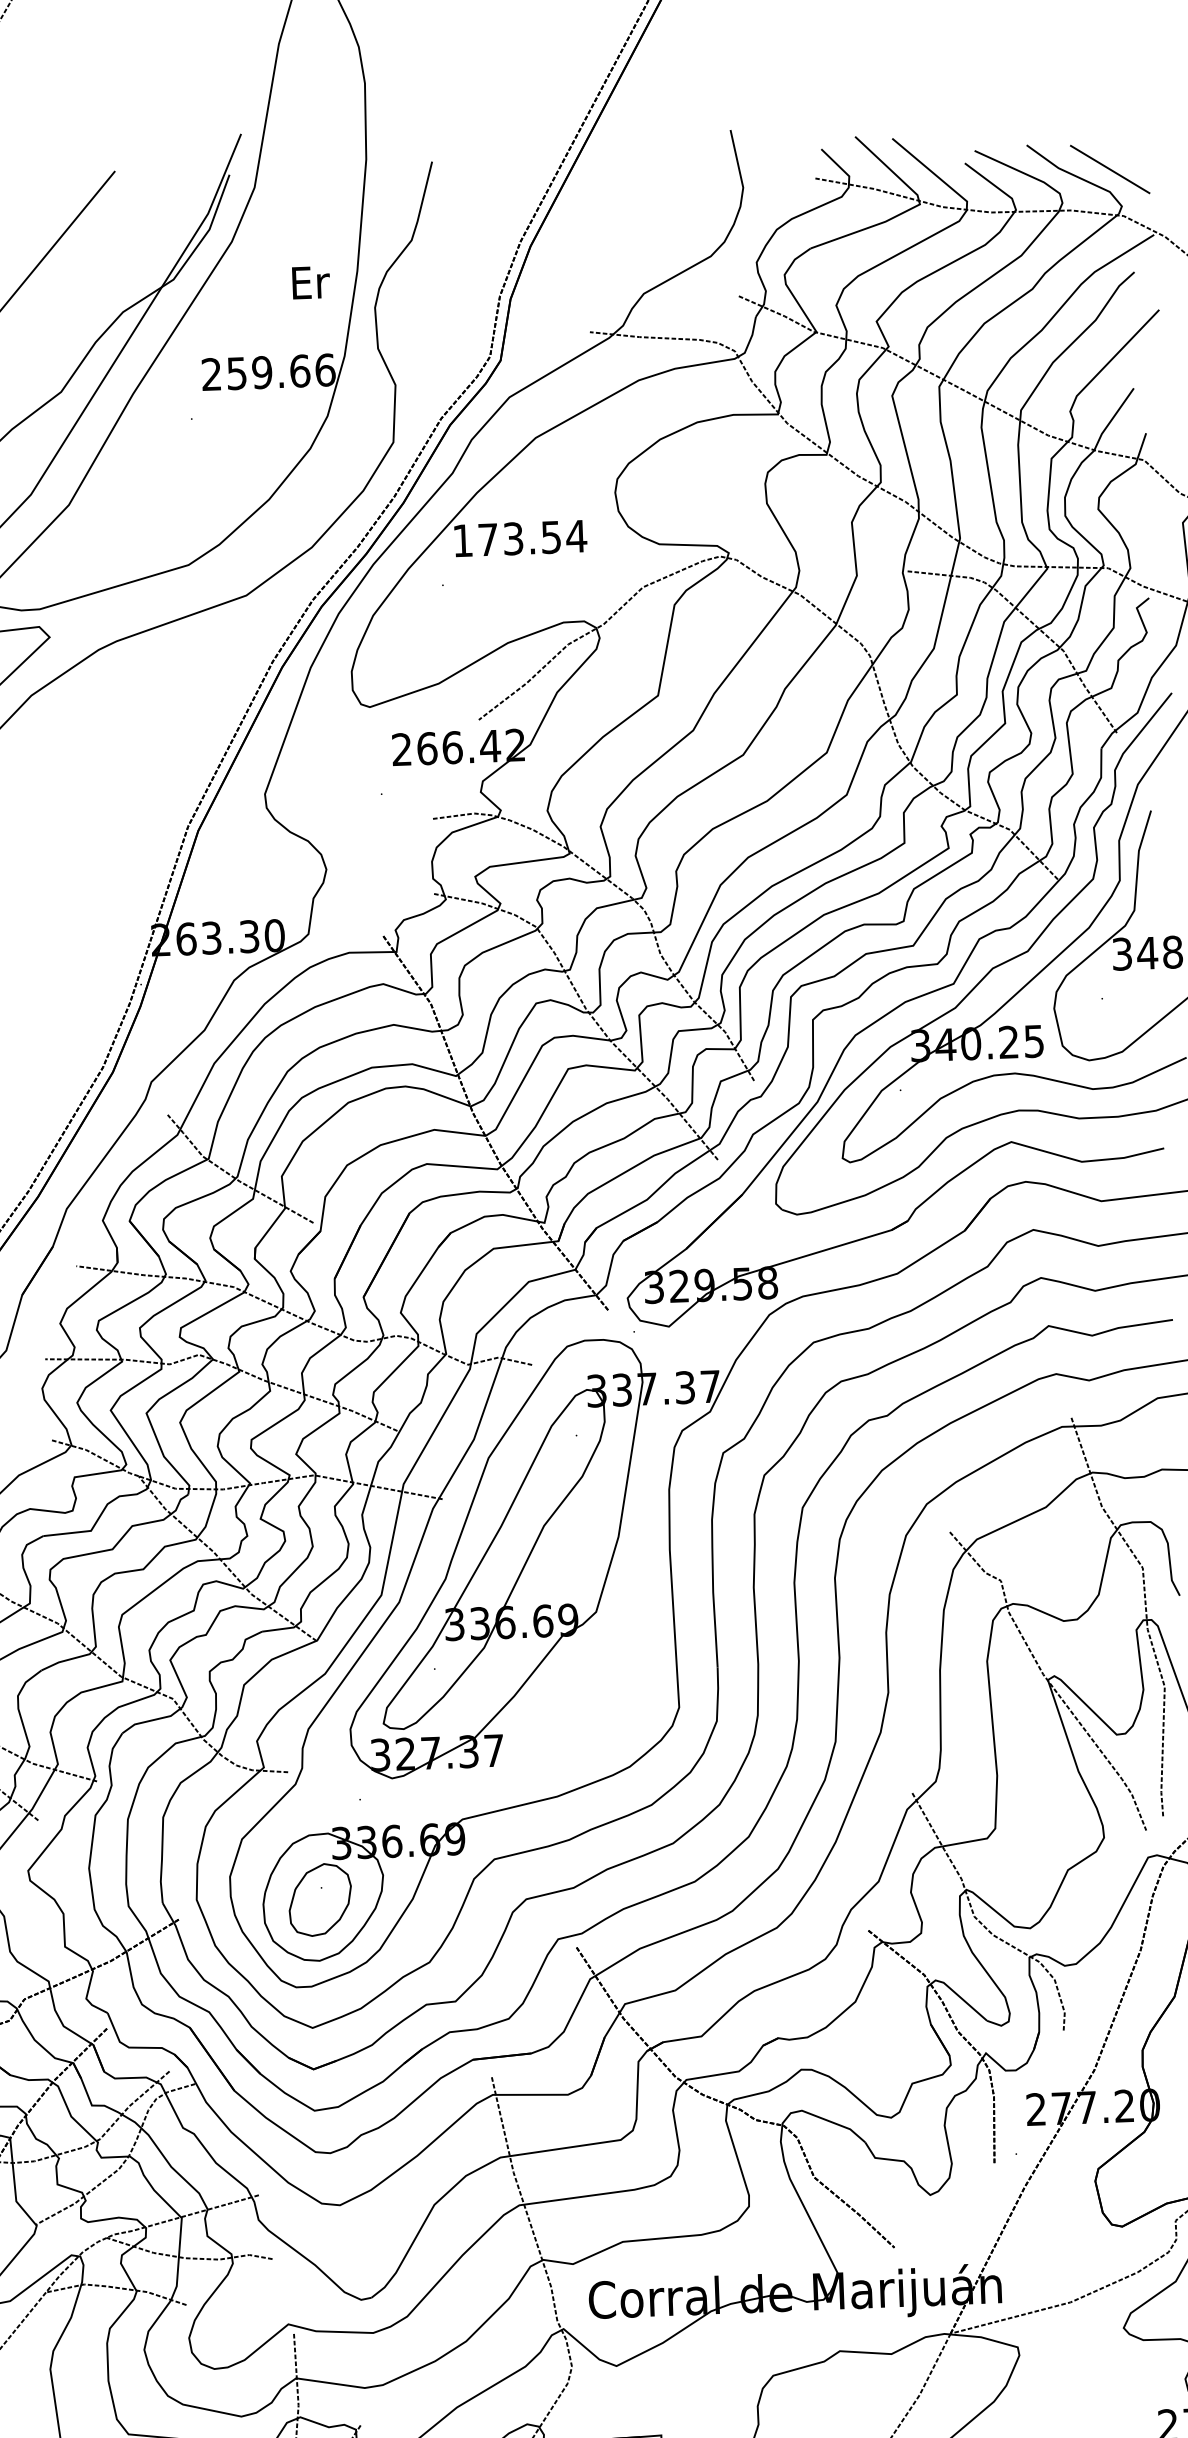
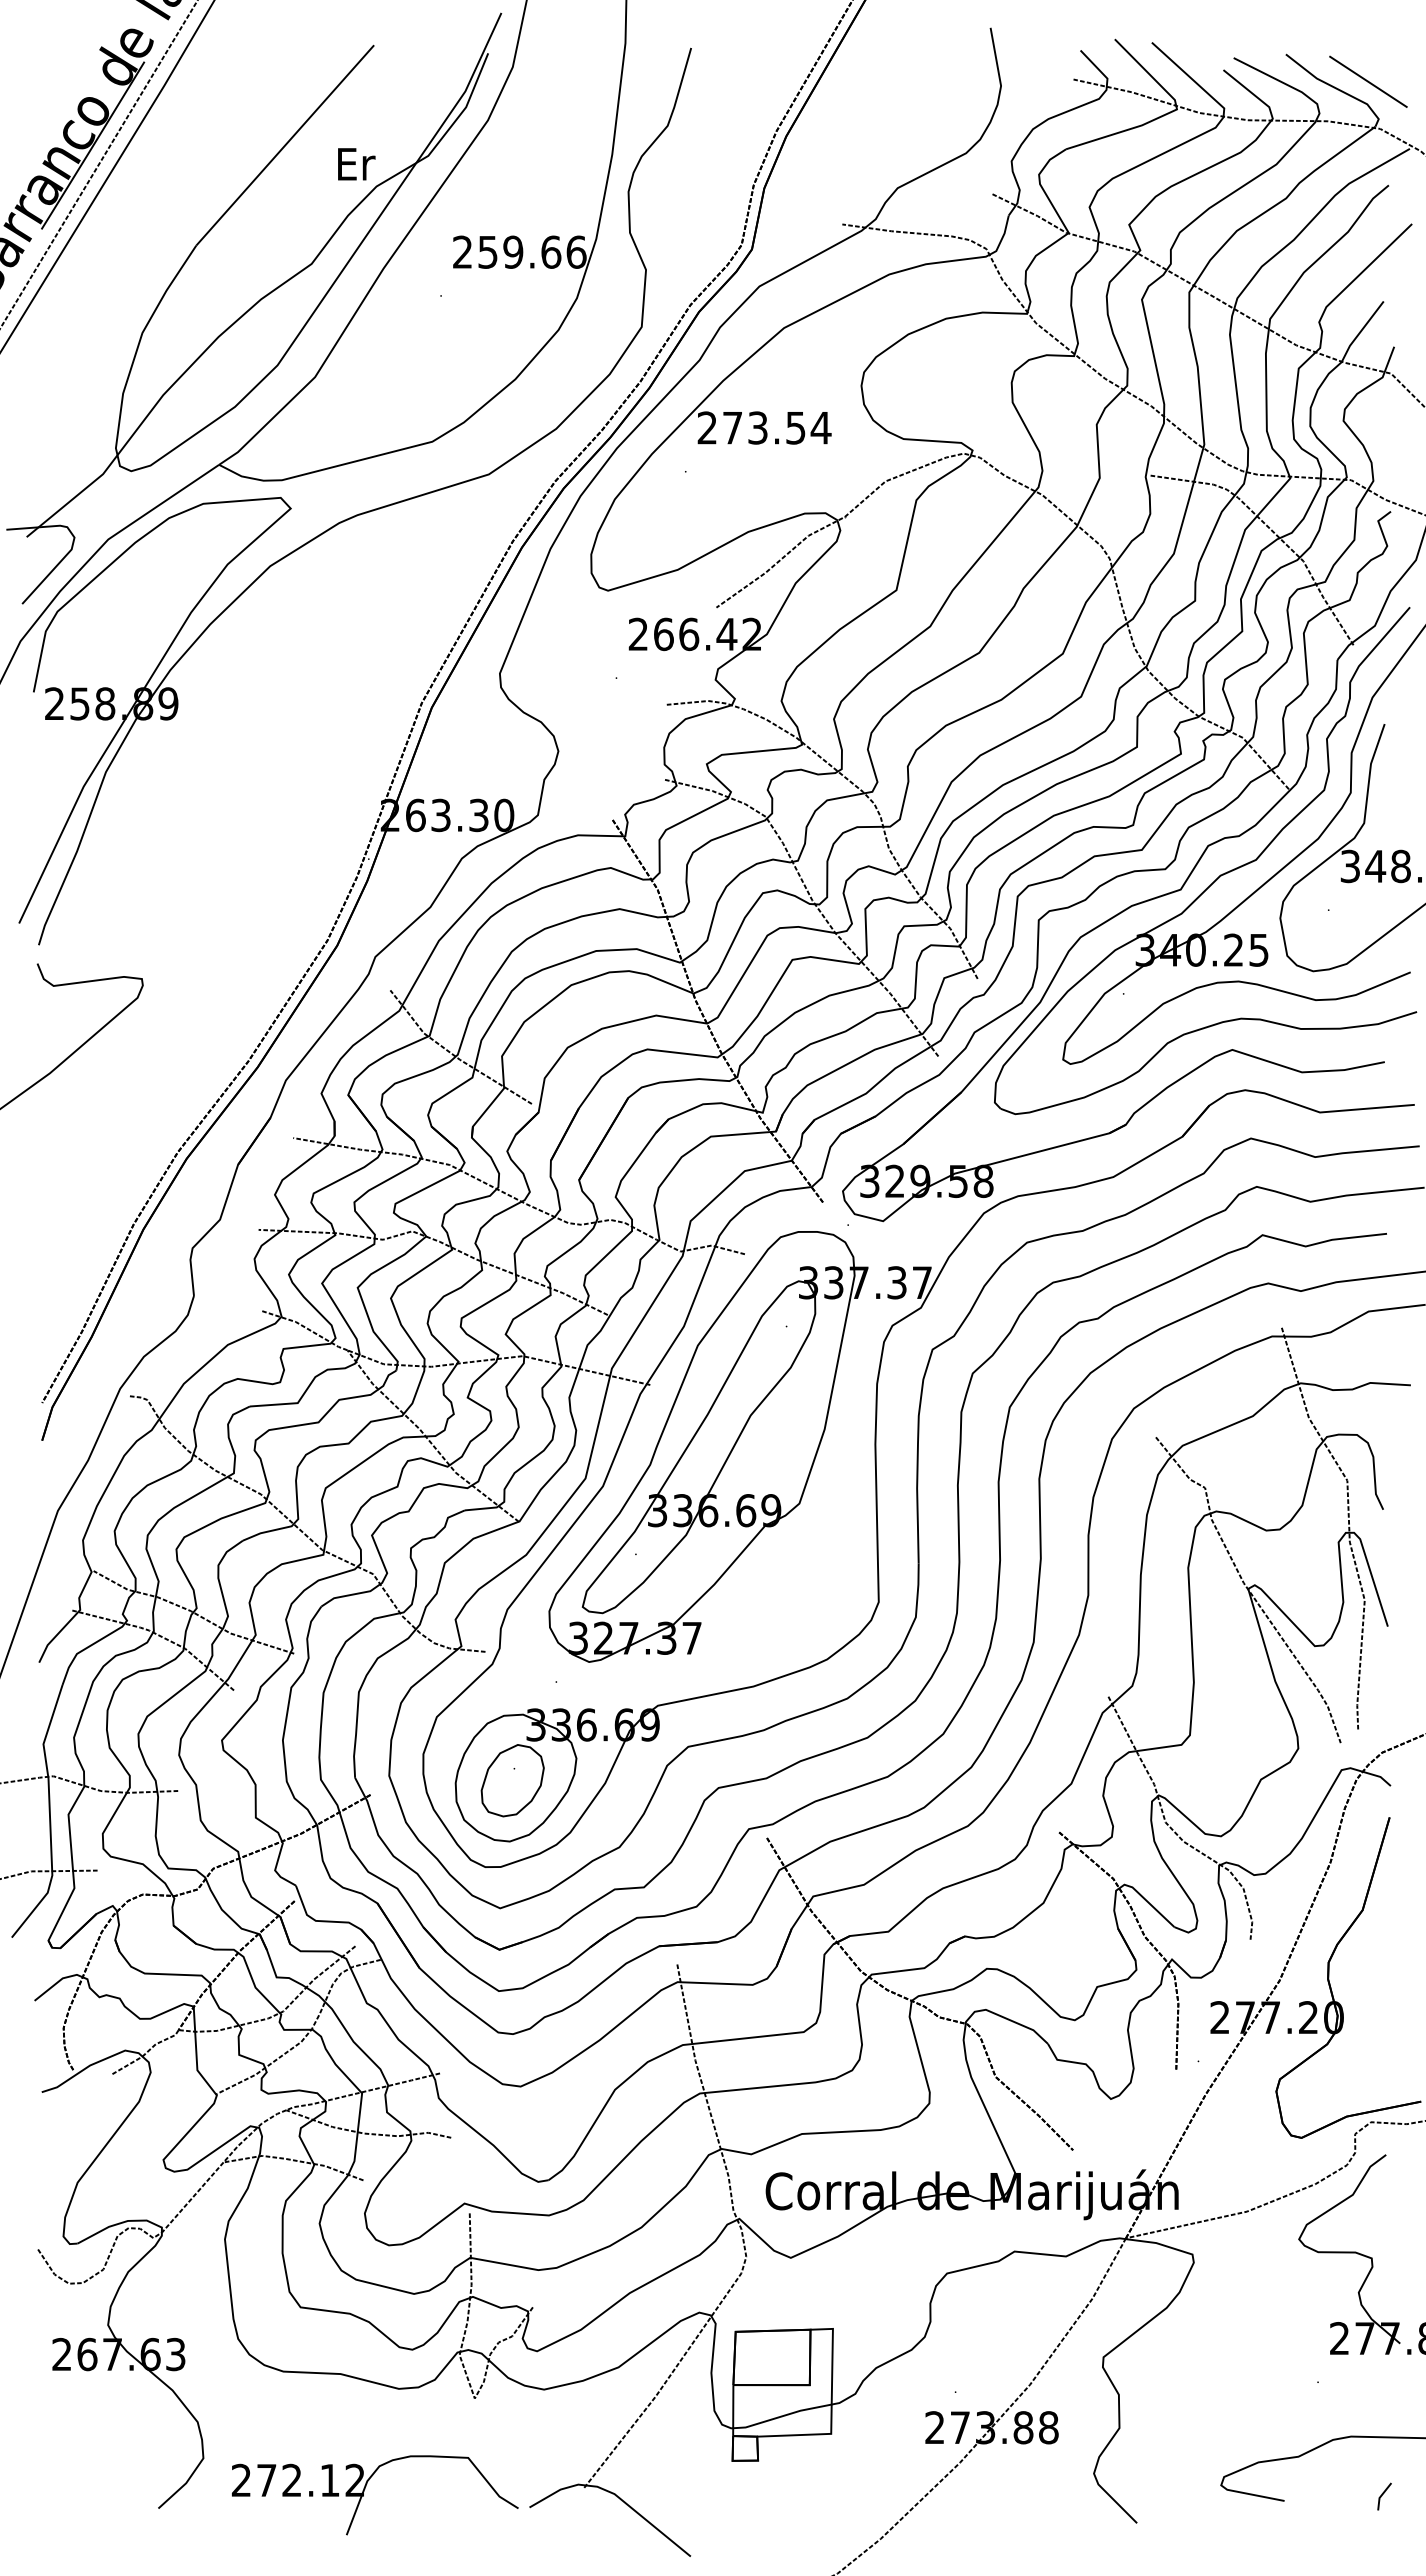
text: (311, 282) -> (356, 164), moved
text: (461, 540) -> (706, 427), 173.54 -> 273.54

